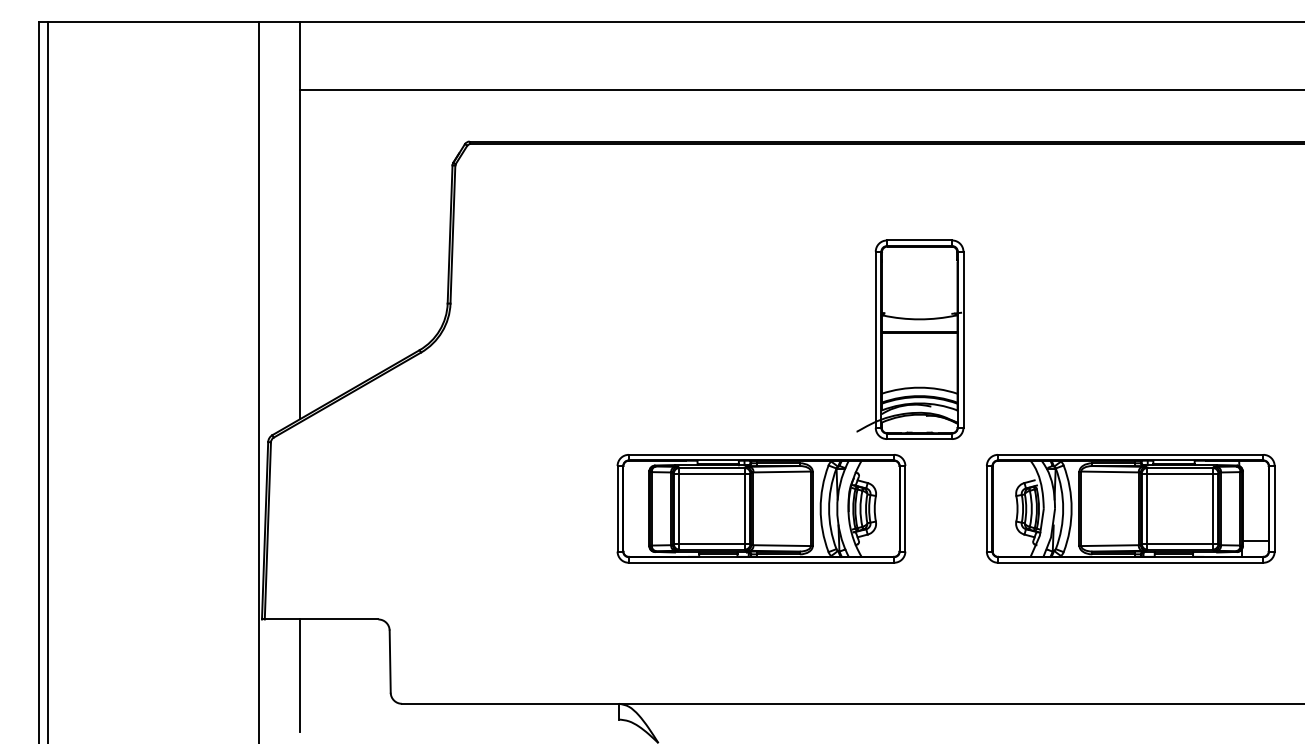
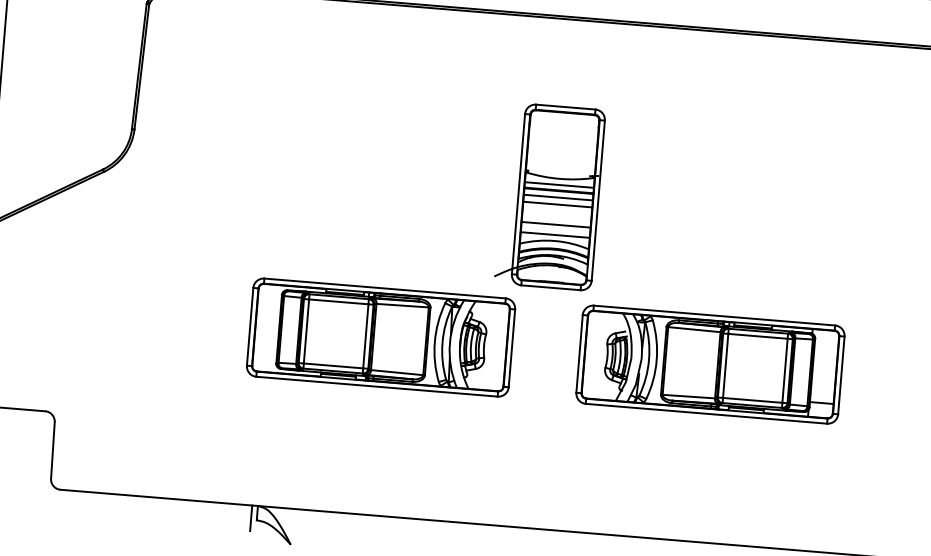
line: (919, 326) -> (559, 185), added
line: (919, 339) -> (558, 197), added
line: (919, 347) -> (557, 204), added
line: (919, 369) -> (556, 224), added
line: (919, 381) -> (555, 235), added
part: (761, 508) -> (381, 337), moved
part: (1130, 508) -> (710, 364), moved
line: (612, 717) -> (250, 517), added

